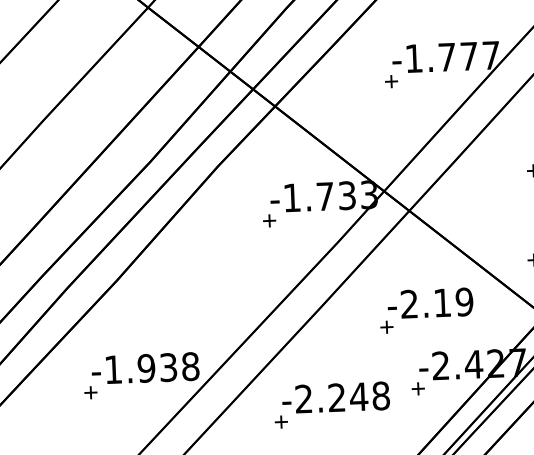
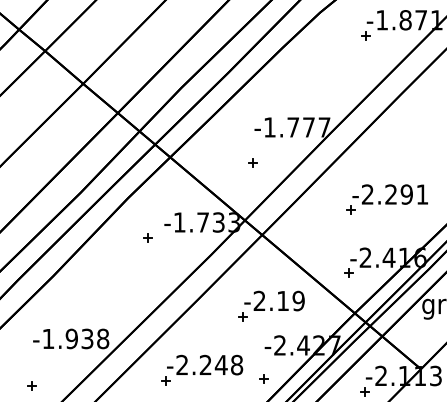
part: (390, 80) -> (252, 162), moved
part: (268, 220) -> (147, 237), moved
part: (418, 387) -> (263, 378), moved
part: (90, 392) -> (31, 385), moved

